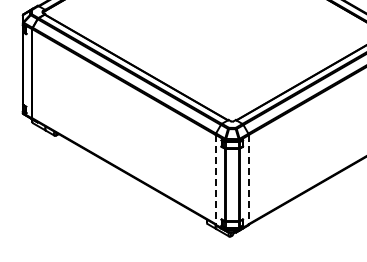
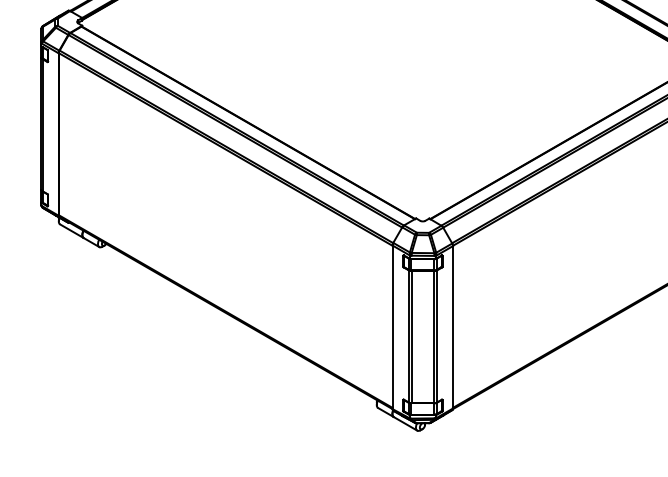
line: (215, 179) -> (392, 326), dashed -> solid
line: (248, 179) -> (452, 326), dashed -> solid

